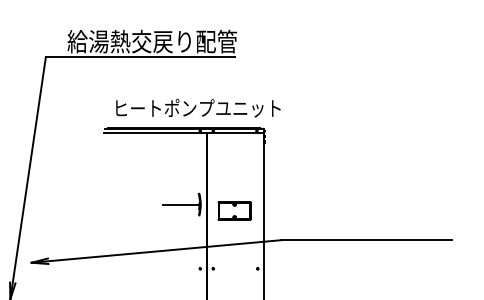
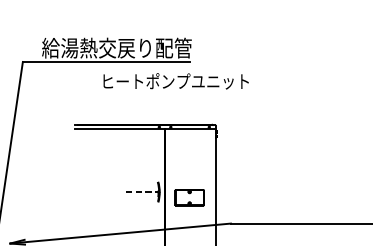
text: (198, 107) -> (176, 80), moved
line: (181, 204) -> (142, 192), solid -> dashed

